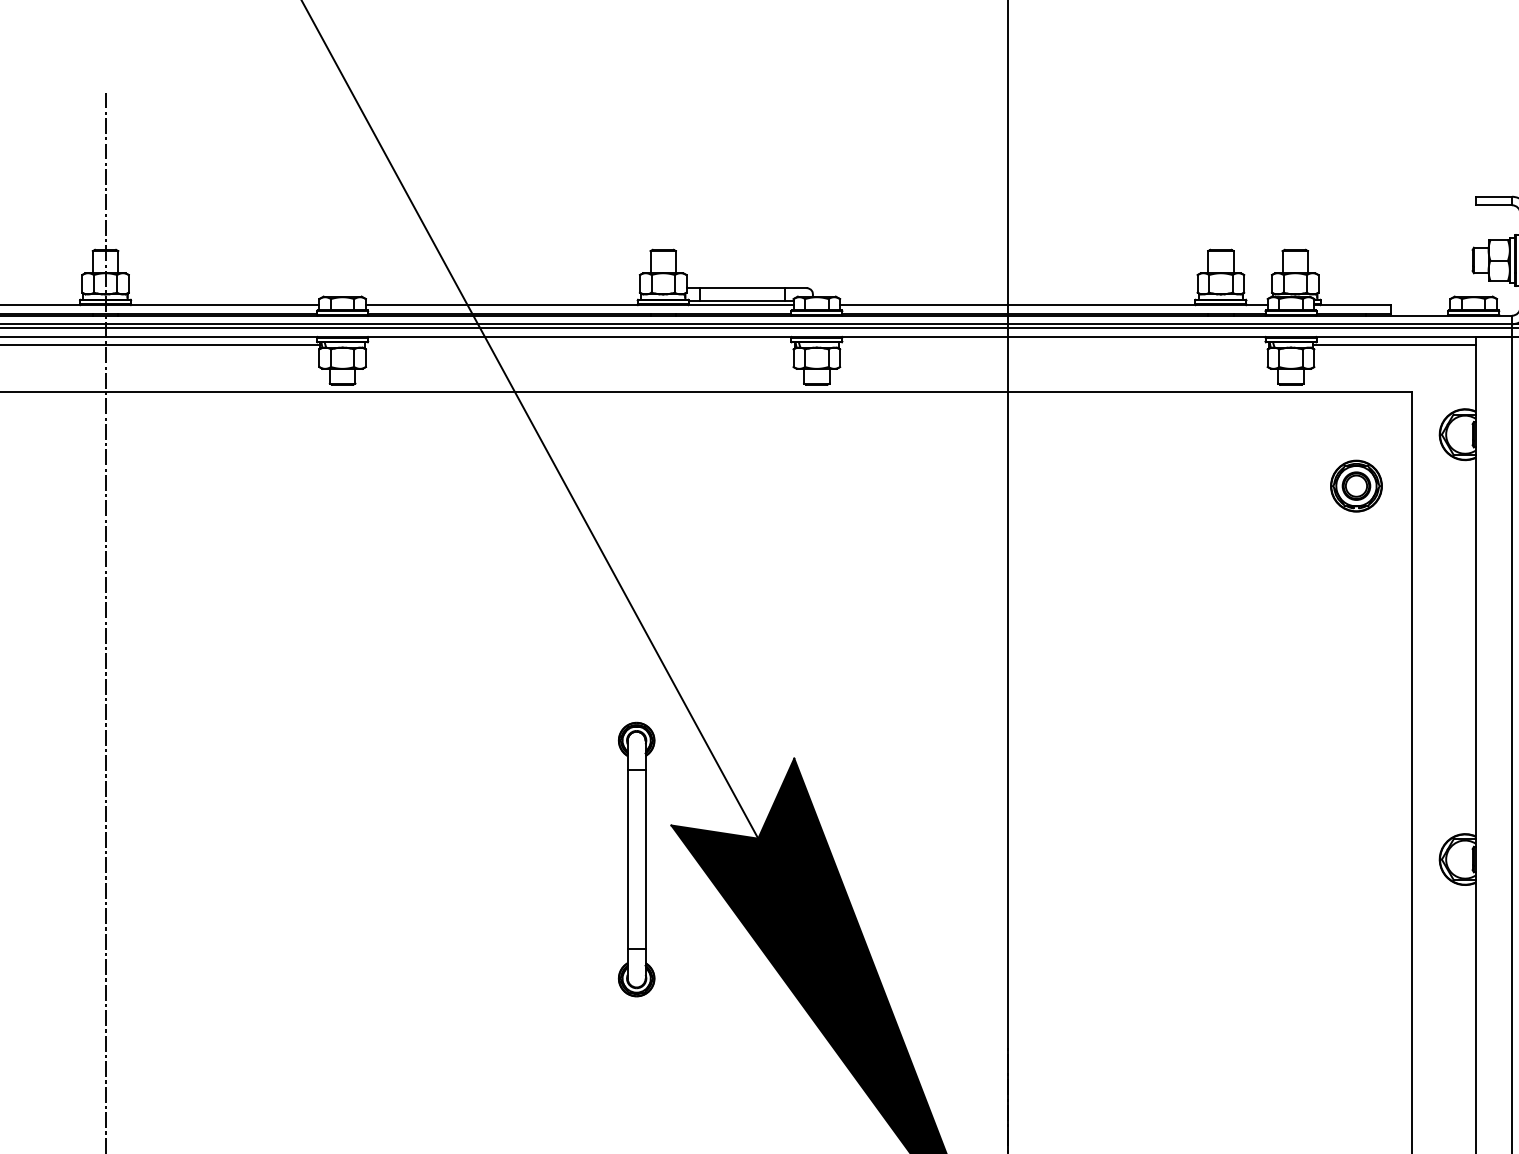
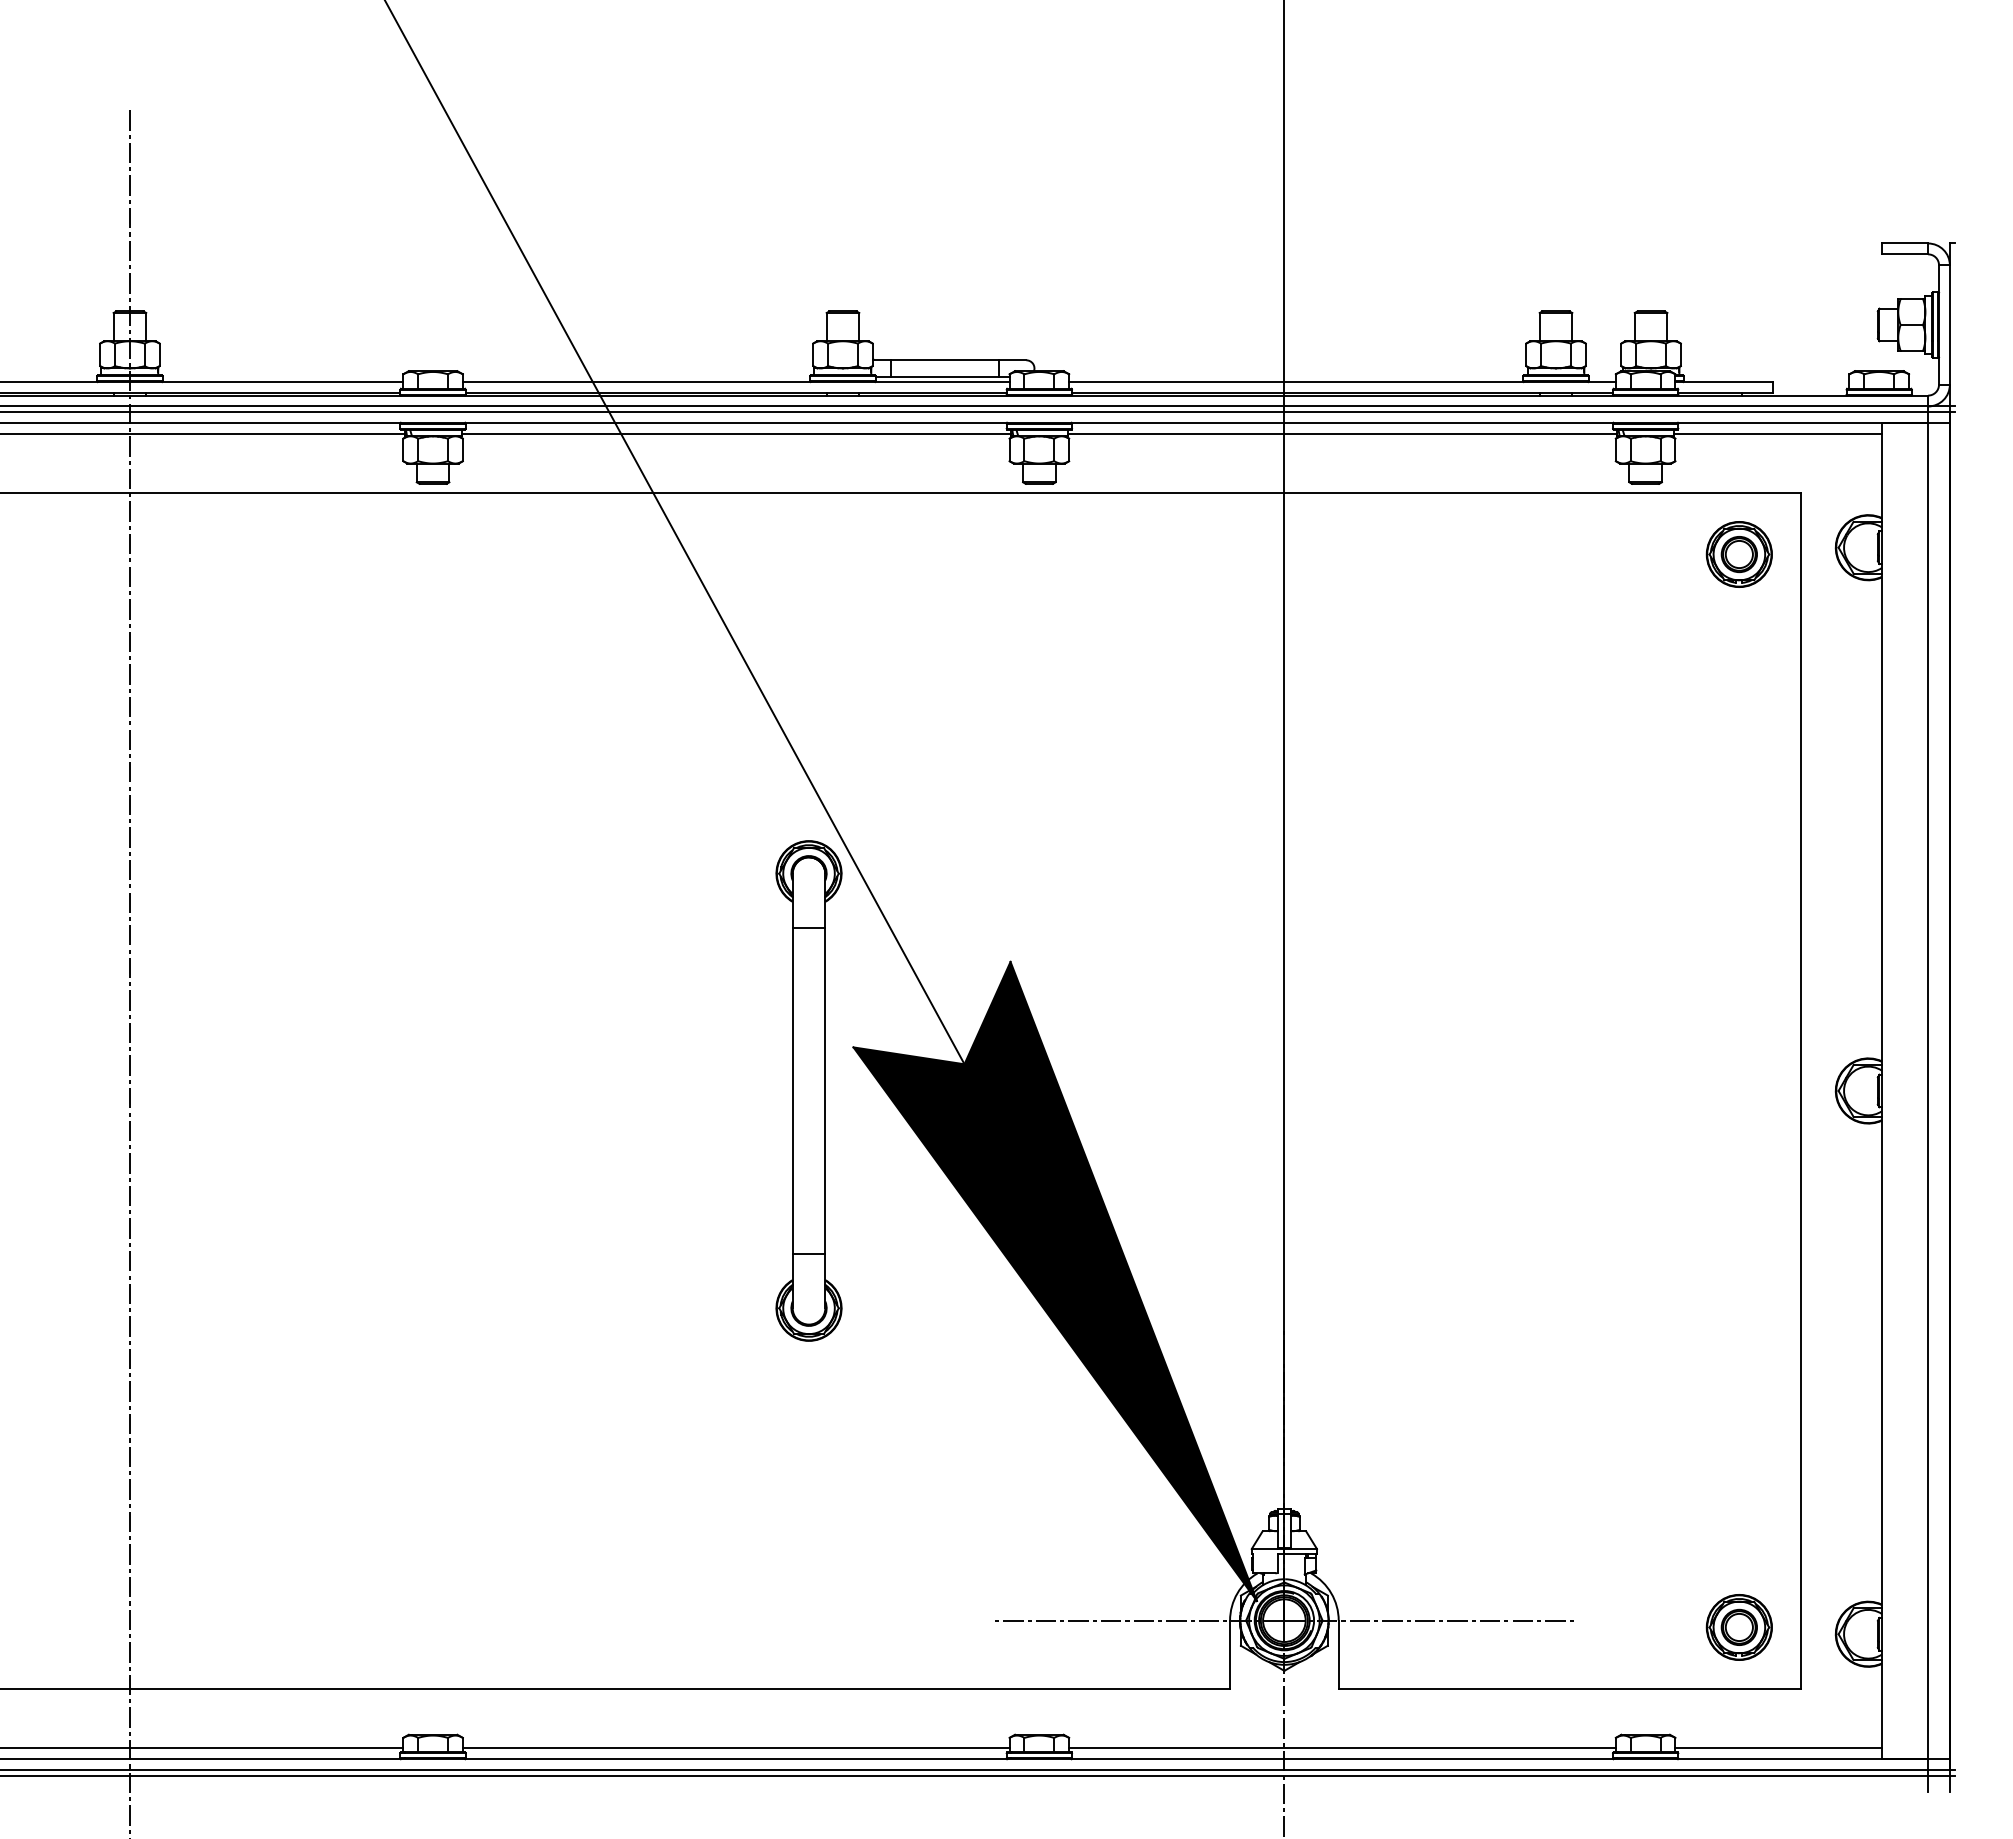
line: (579, 345) -> (735, 433), added
line: (1053, 345) -> (1342, 433), added
part: (1355, 486) -> (1738, 554), moved
part: (636, 859) -> (808, 1090), size x1.43

